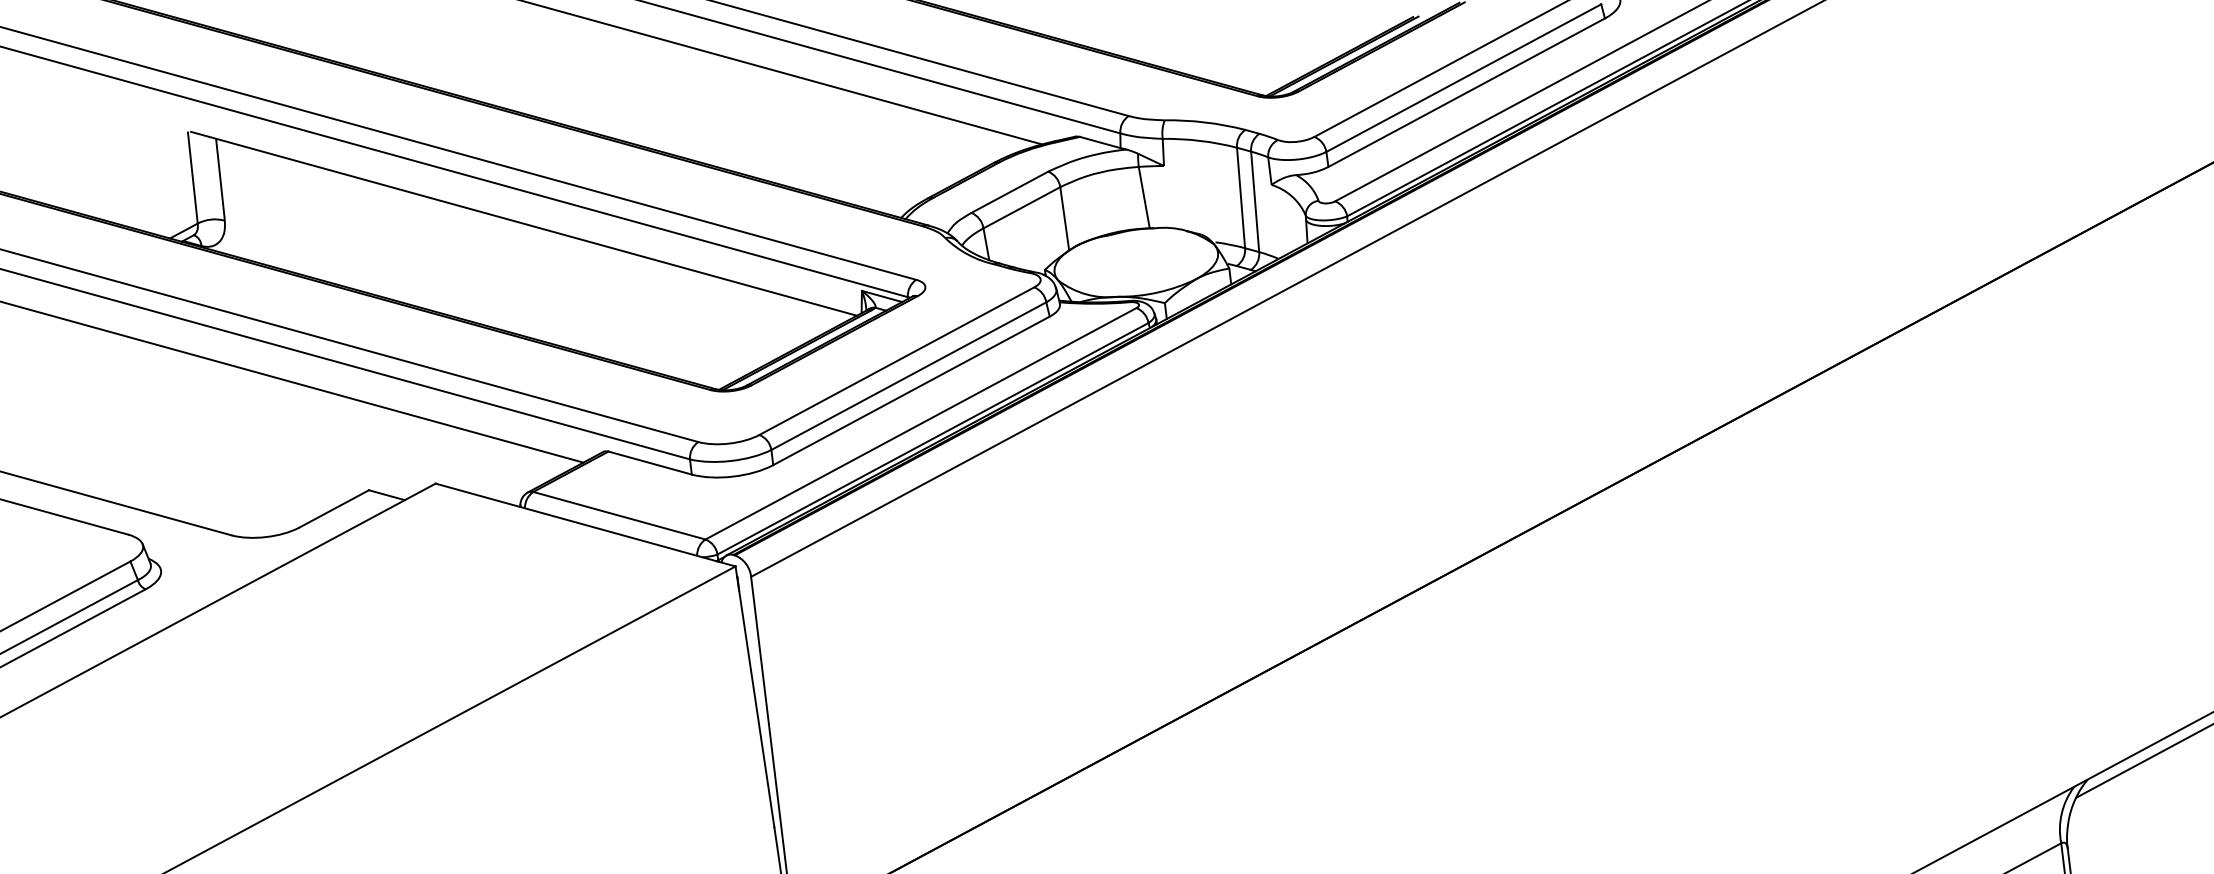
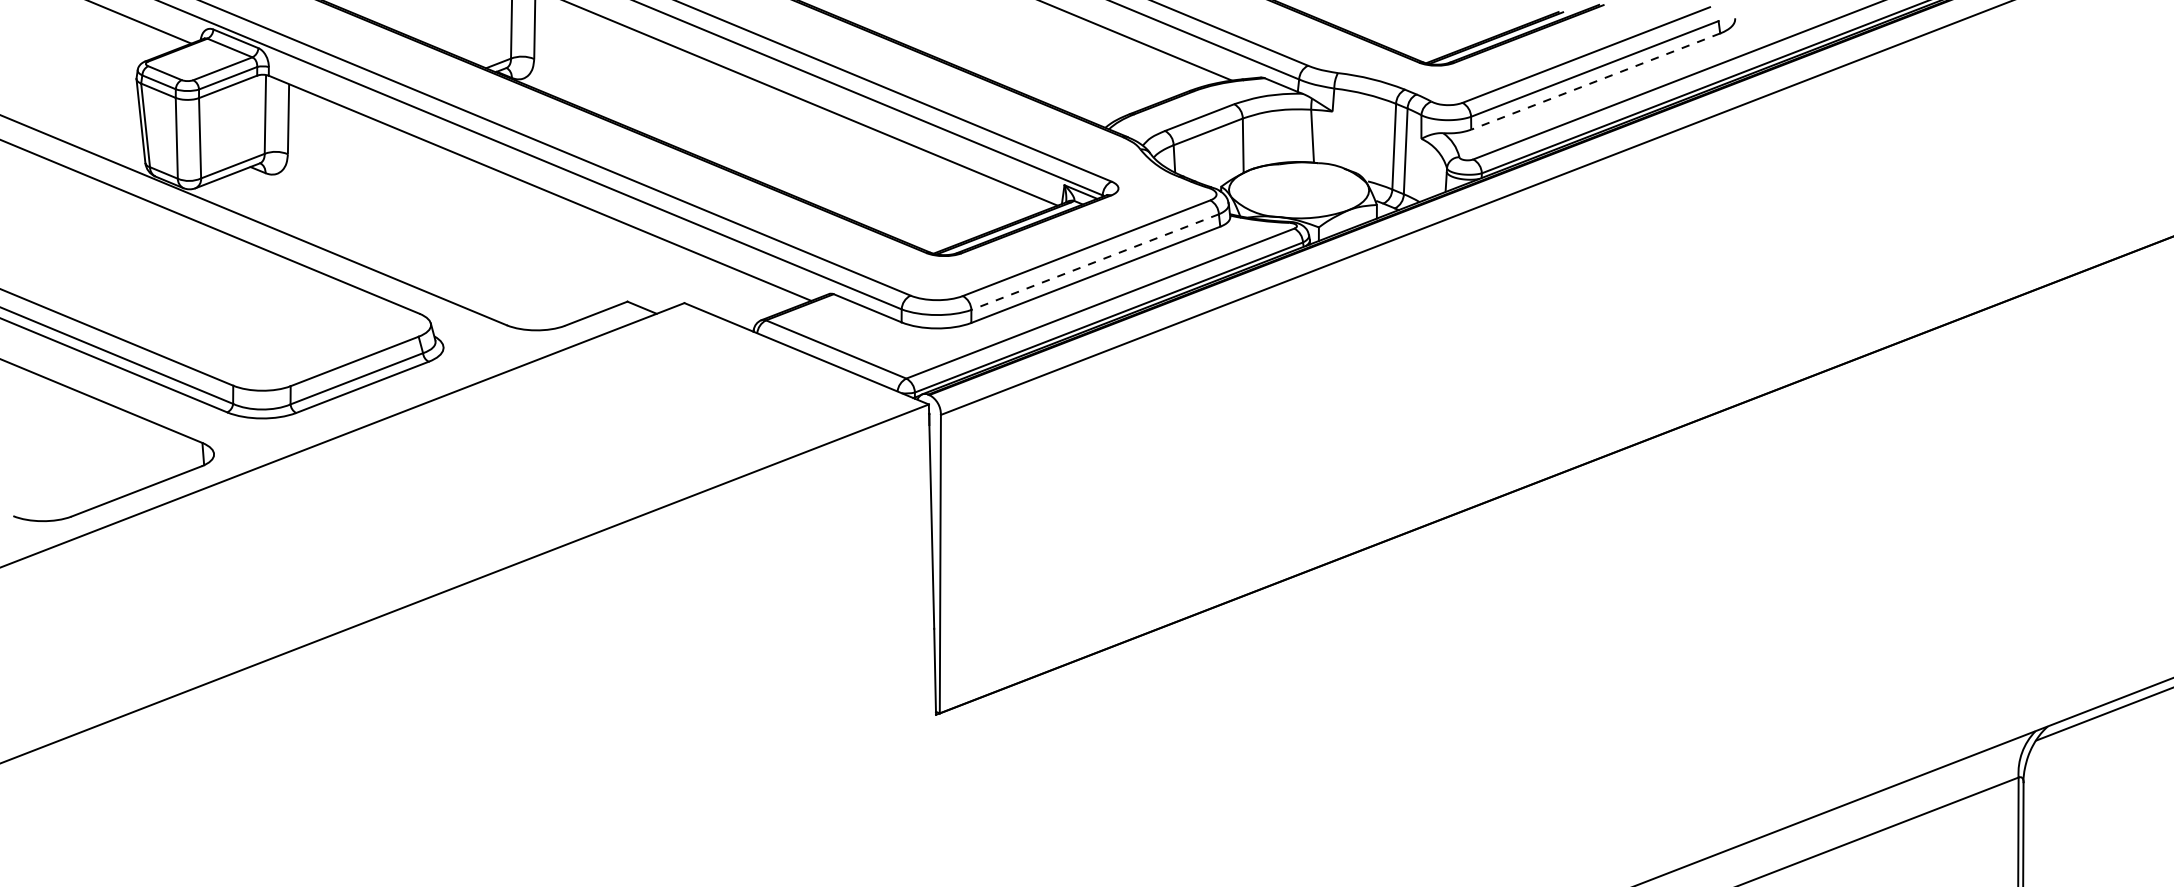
line: (1466, 92) -> (1595, 81), solid -> dashed
line: (909, 376) -> (1095, 262), solid -> dashed

